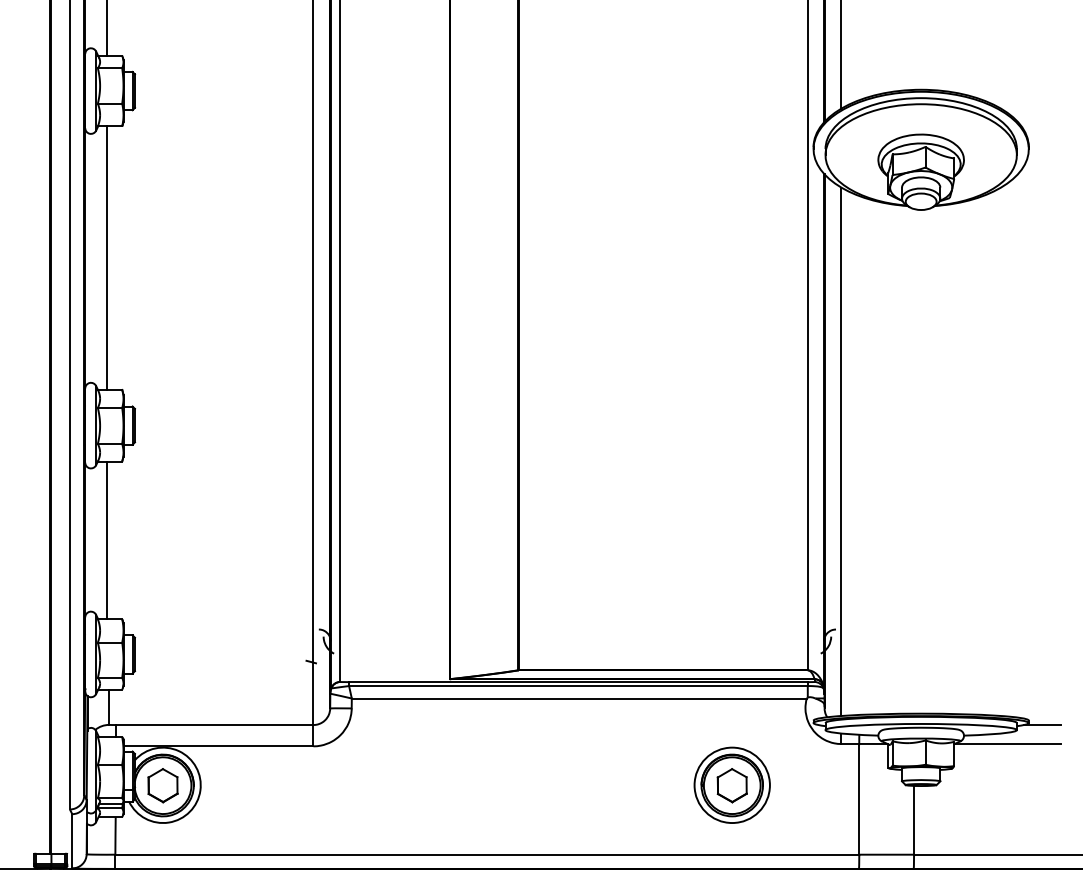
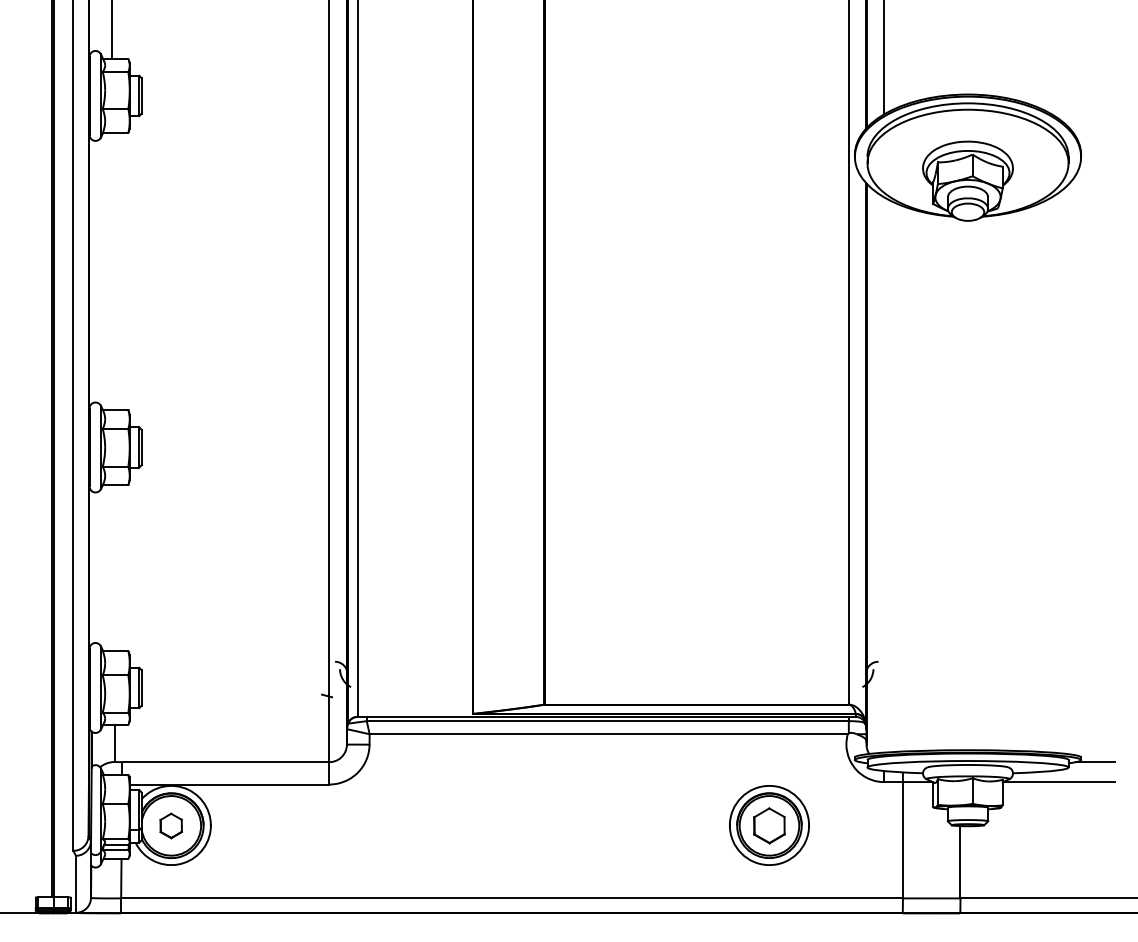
line: (106, 257) -> (111, 270), removed
line: (841, 451) -> (884, 474), removed
line: (106, 540) -> (111, 568), removed
part: (162, 785) -> (170, 825), size x0.7

